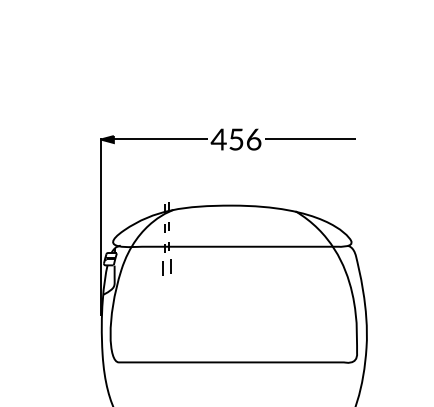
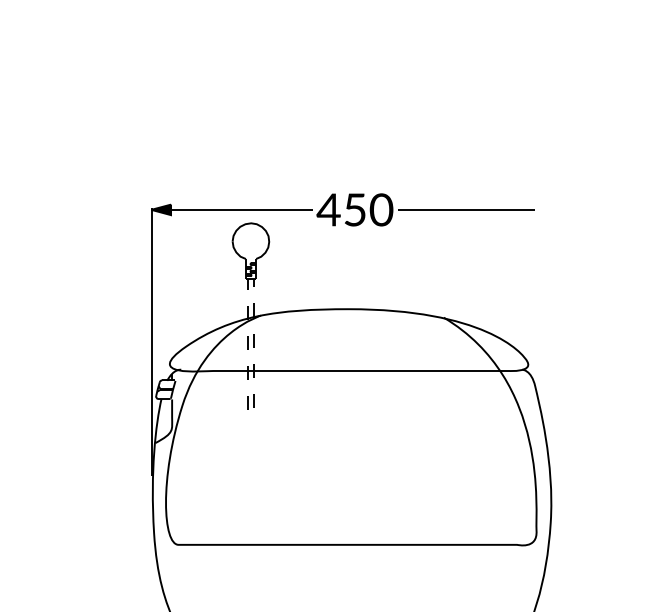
text: (253, 139) -> (380, 209), 456 -> 450
part: (167, 169) -> (251, 254), added
part: (166, 267) -> (250, 402), size x0.62

